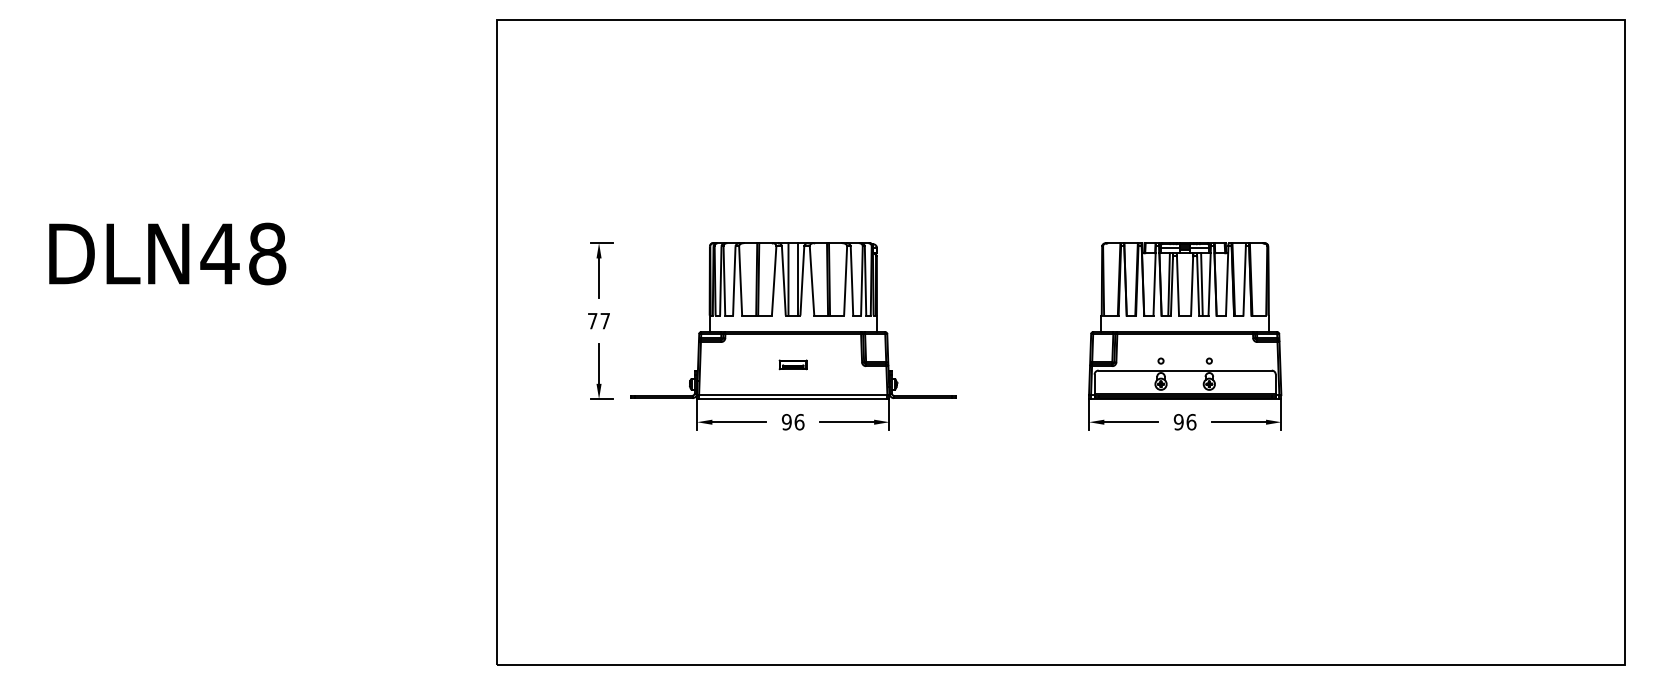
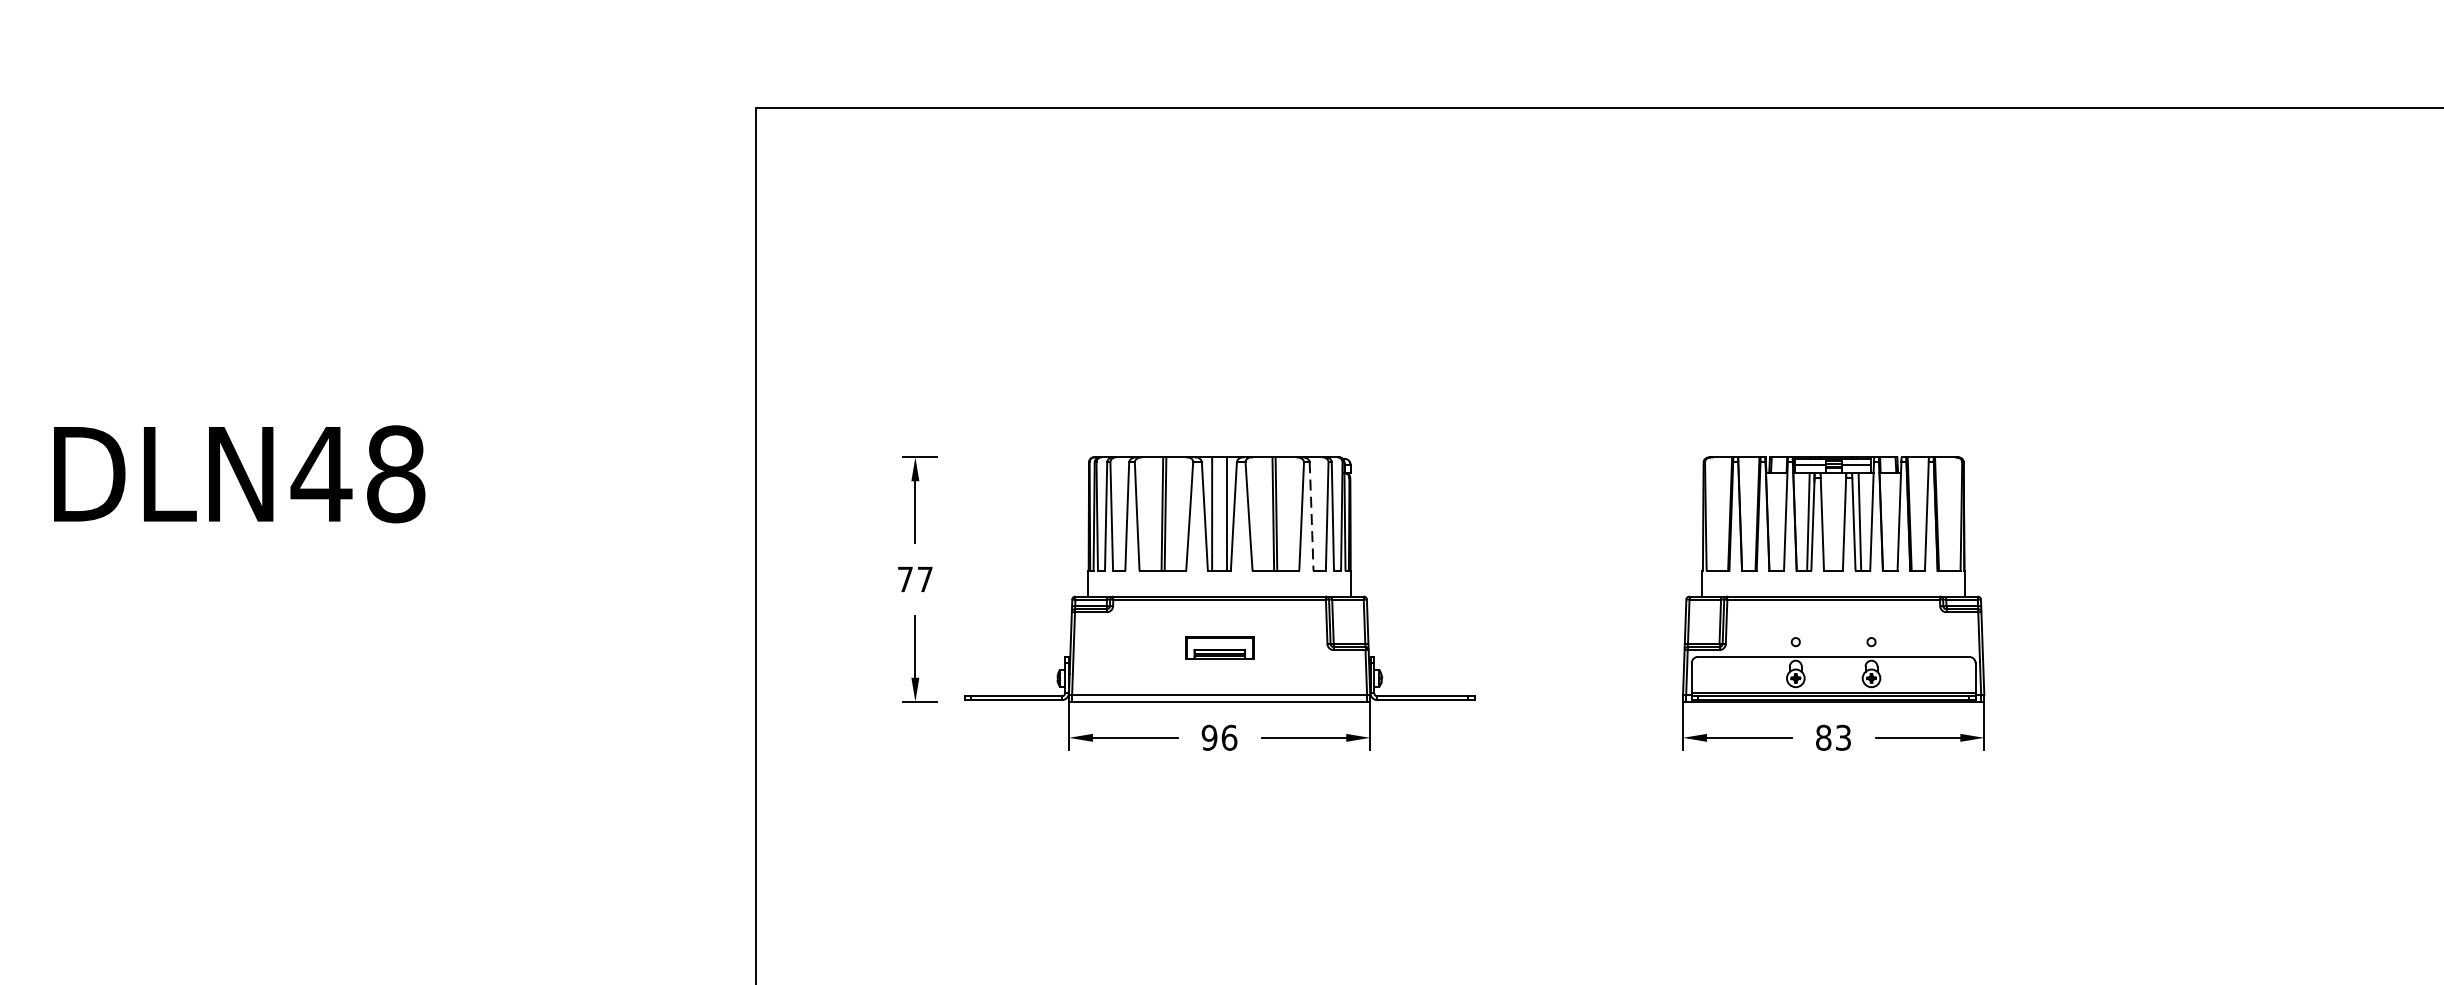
line: (852, 281) -> (1312, 517), solid -> dashed
part: (792, 364) -> (1218, 647), size x1.6
text: (1184, 422) -> (1832, 738), 96 -> 83

